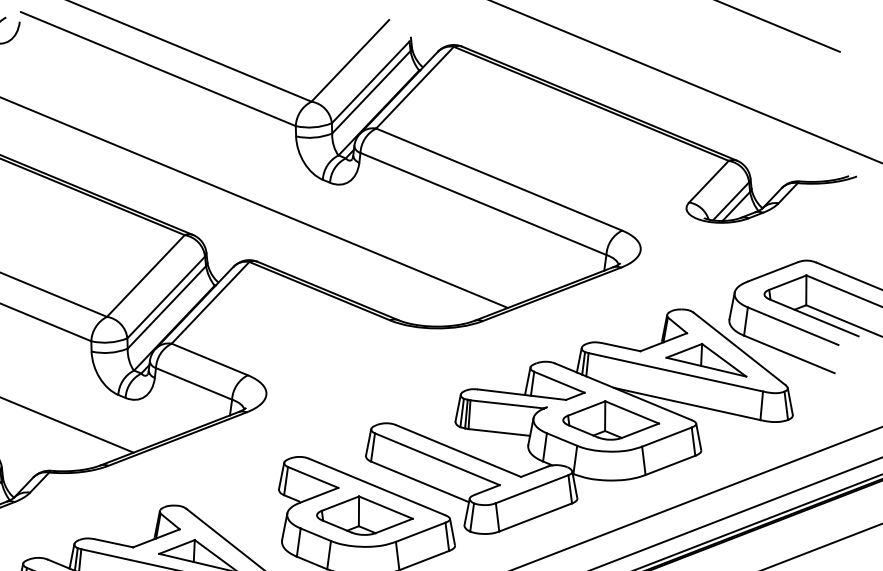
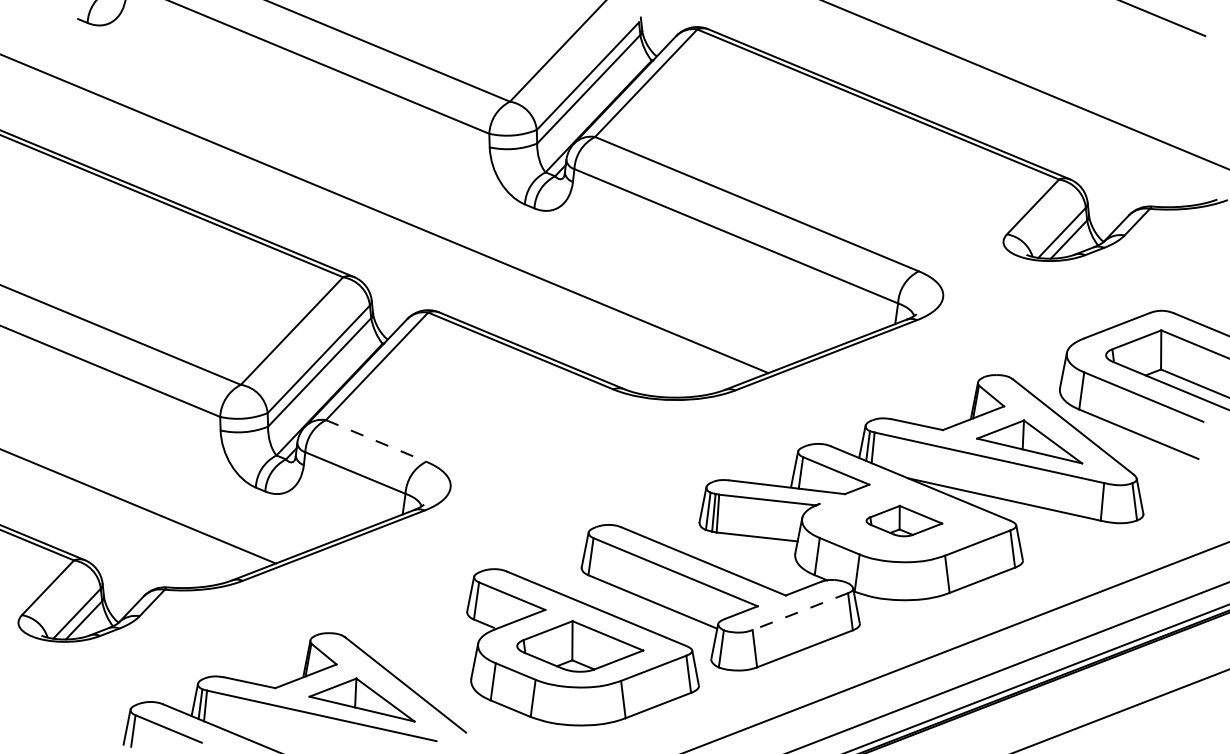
line: (210, 359) -> (376, 441), solid -> dashed
part: (611, 419) -> (904, 520), size x0.6
line: (531, 489) -> (799, 611), solid -> dashed

